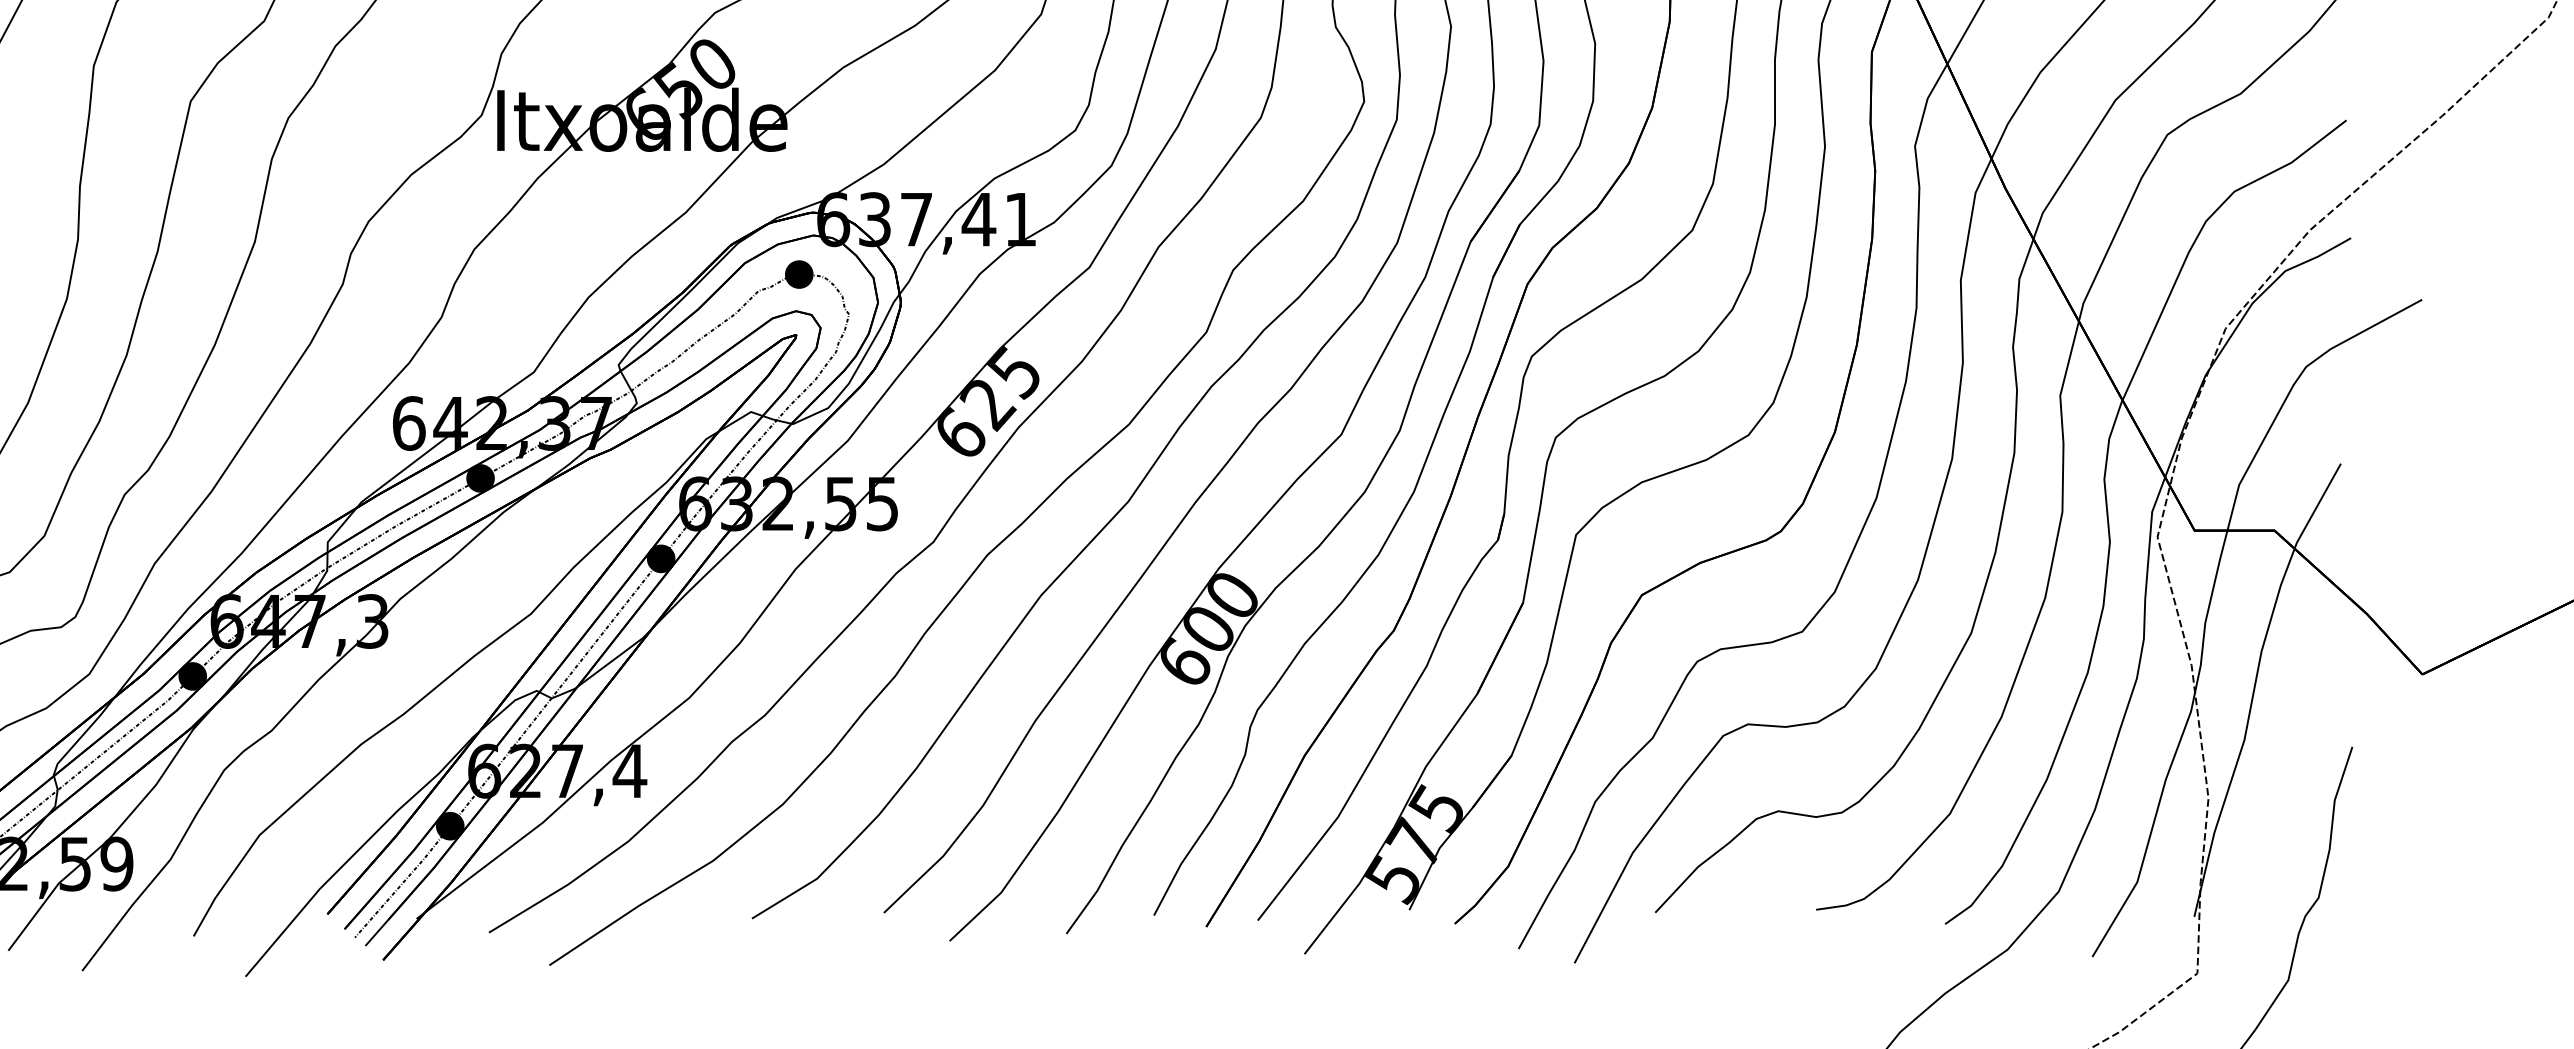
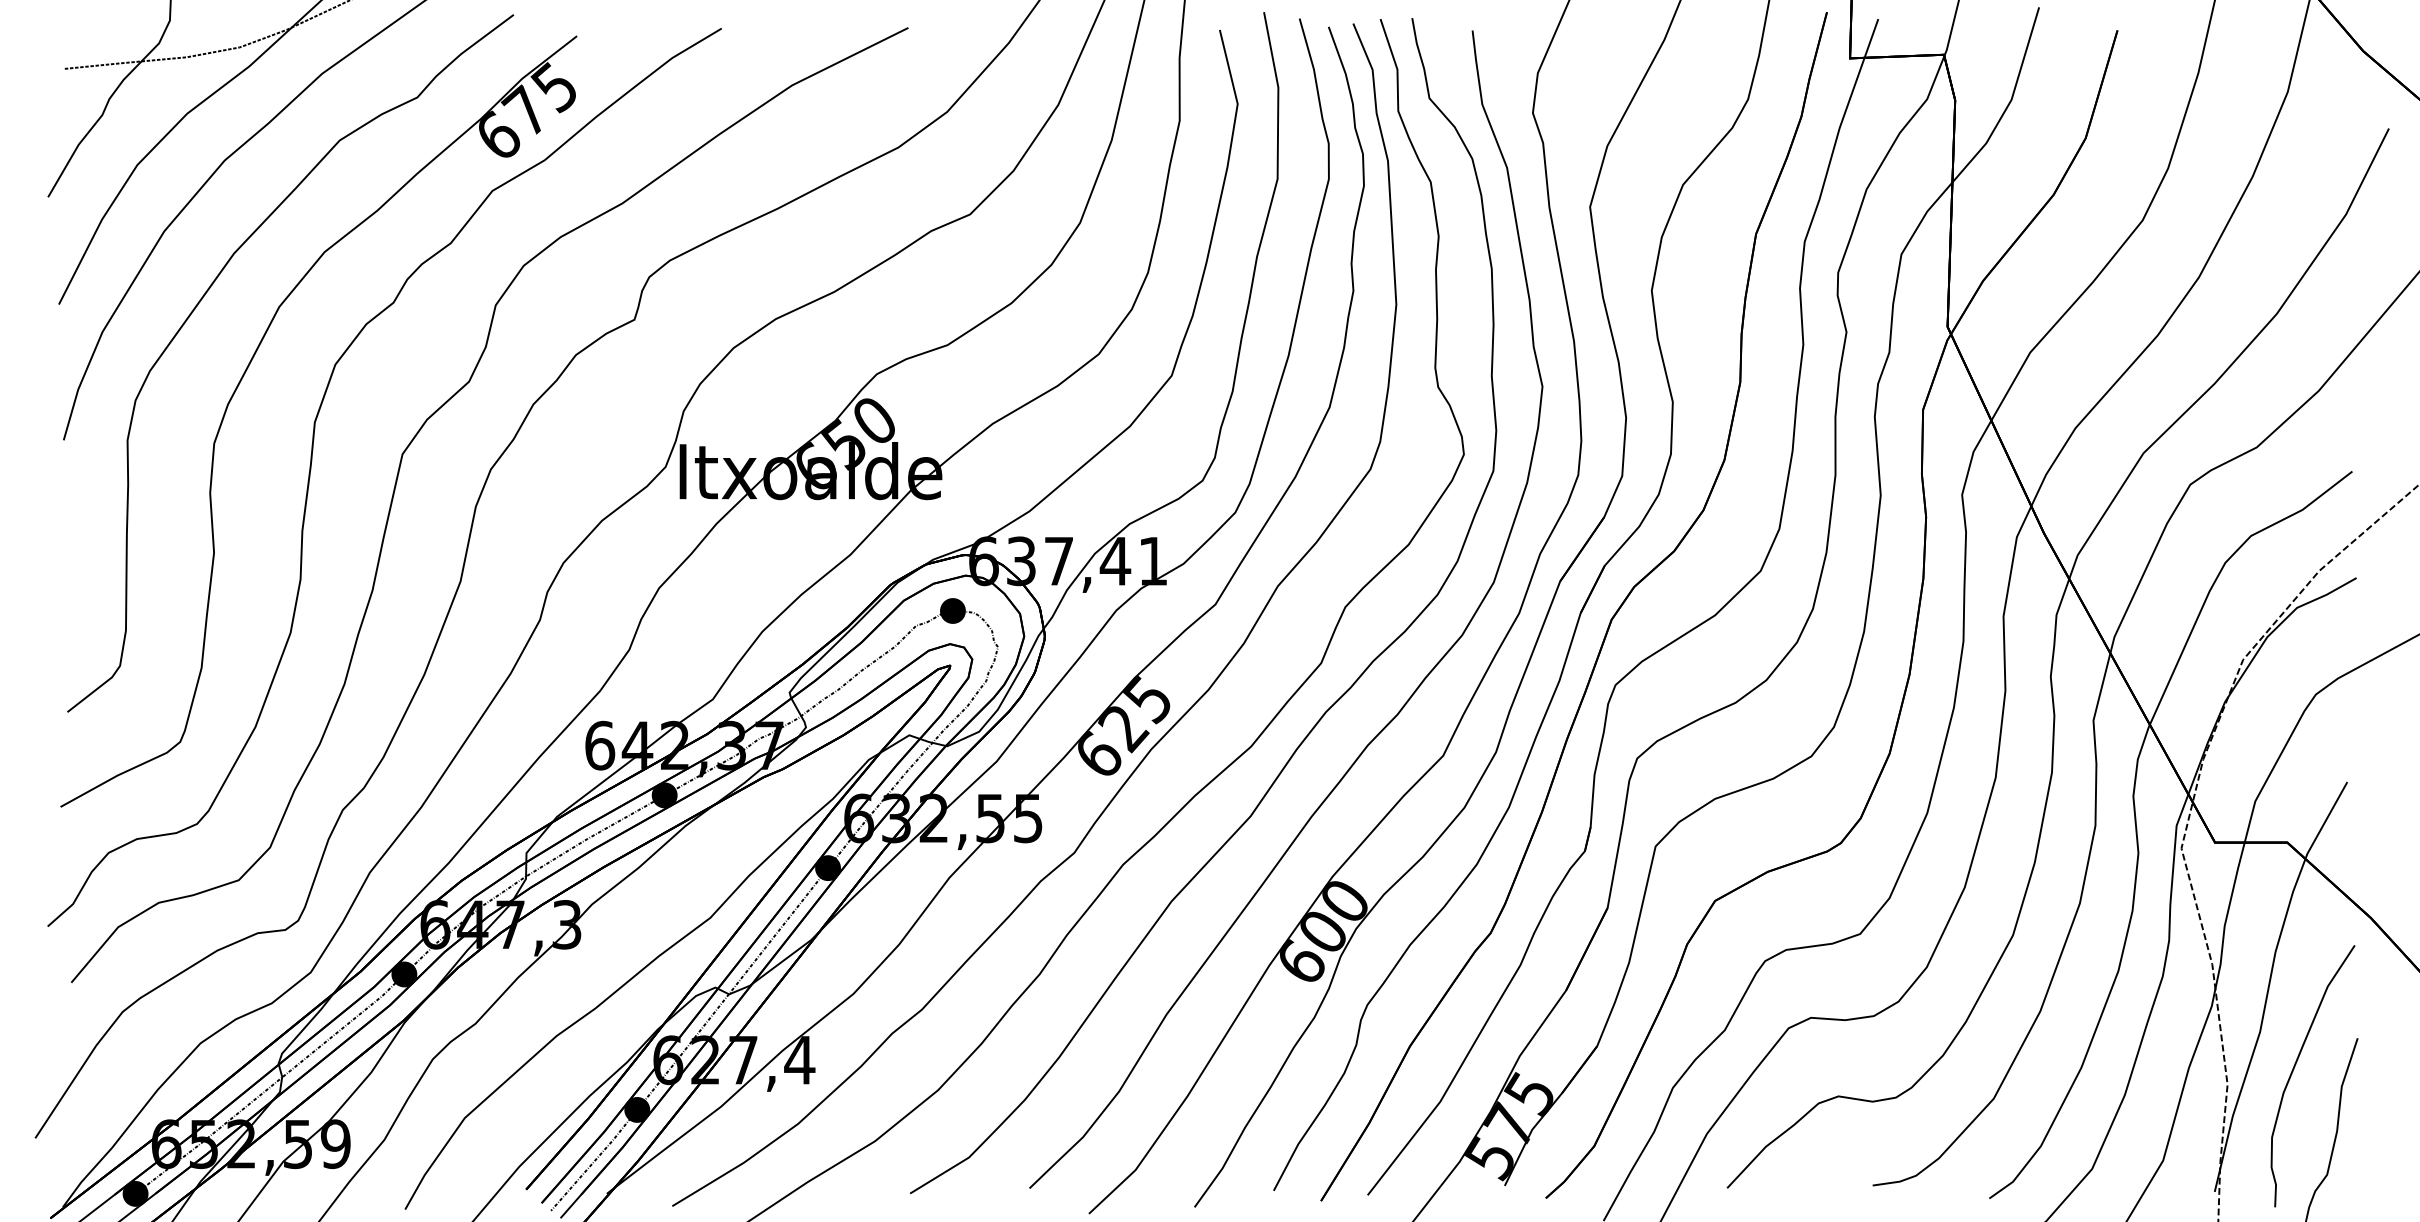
curve: (2282, 781) -> (2294, 1069), added

